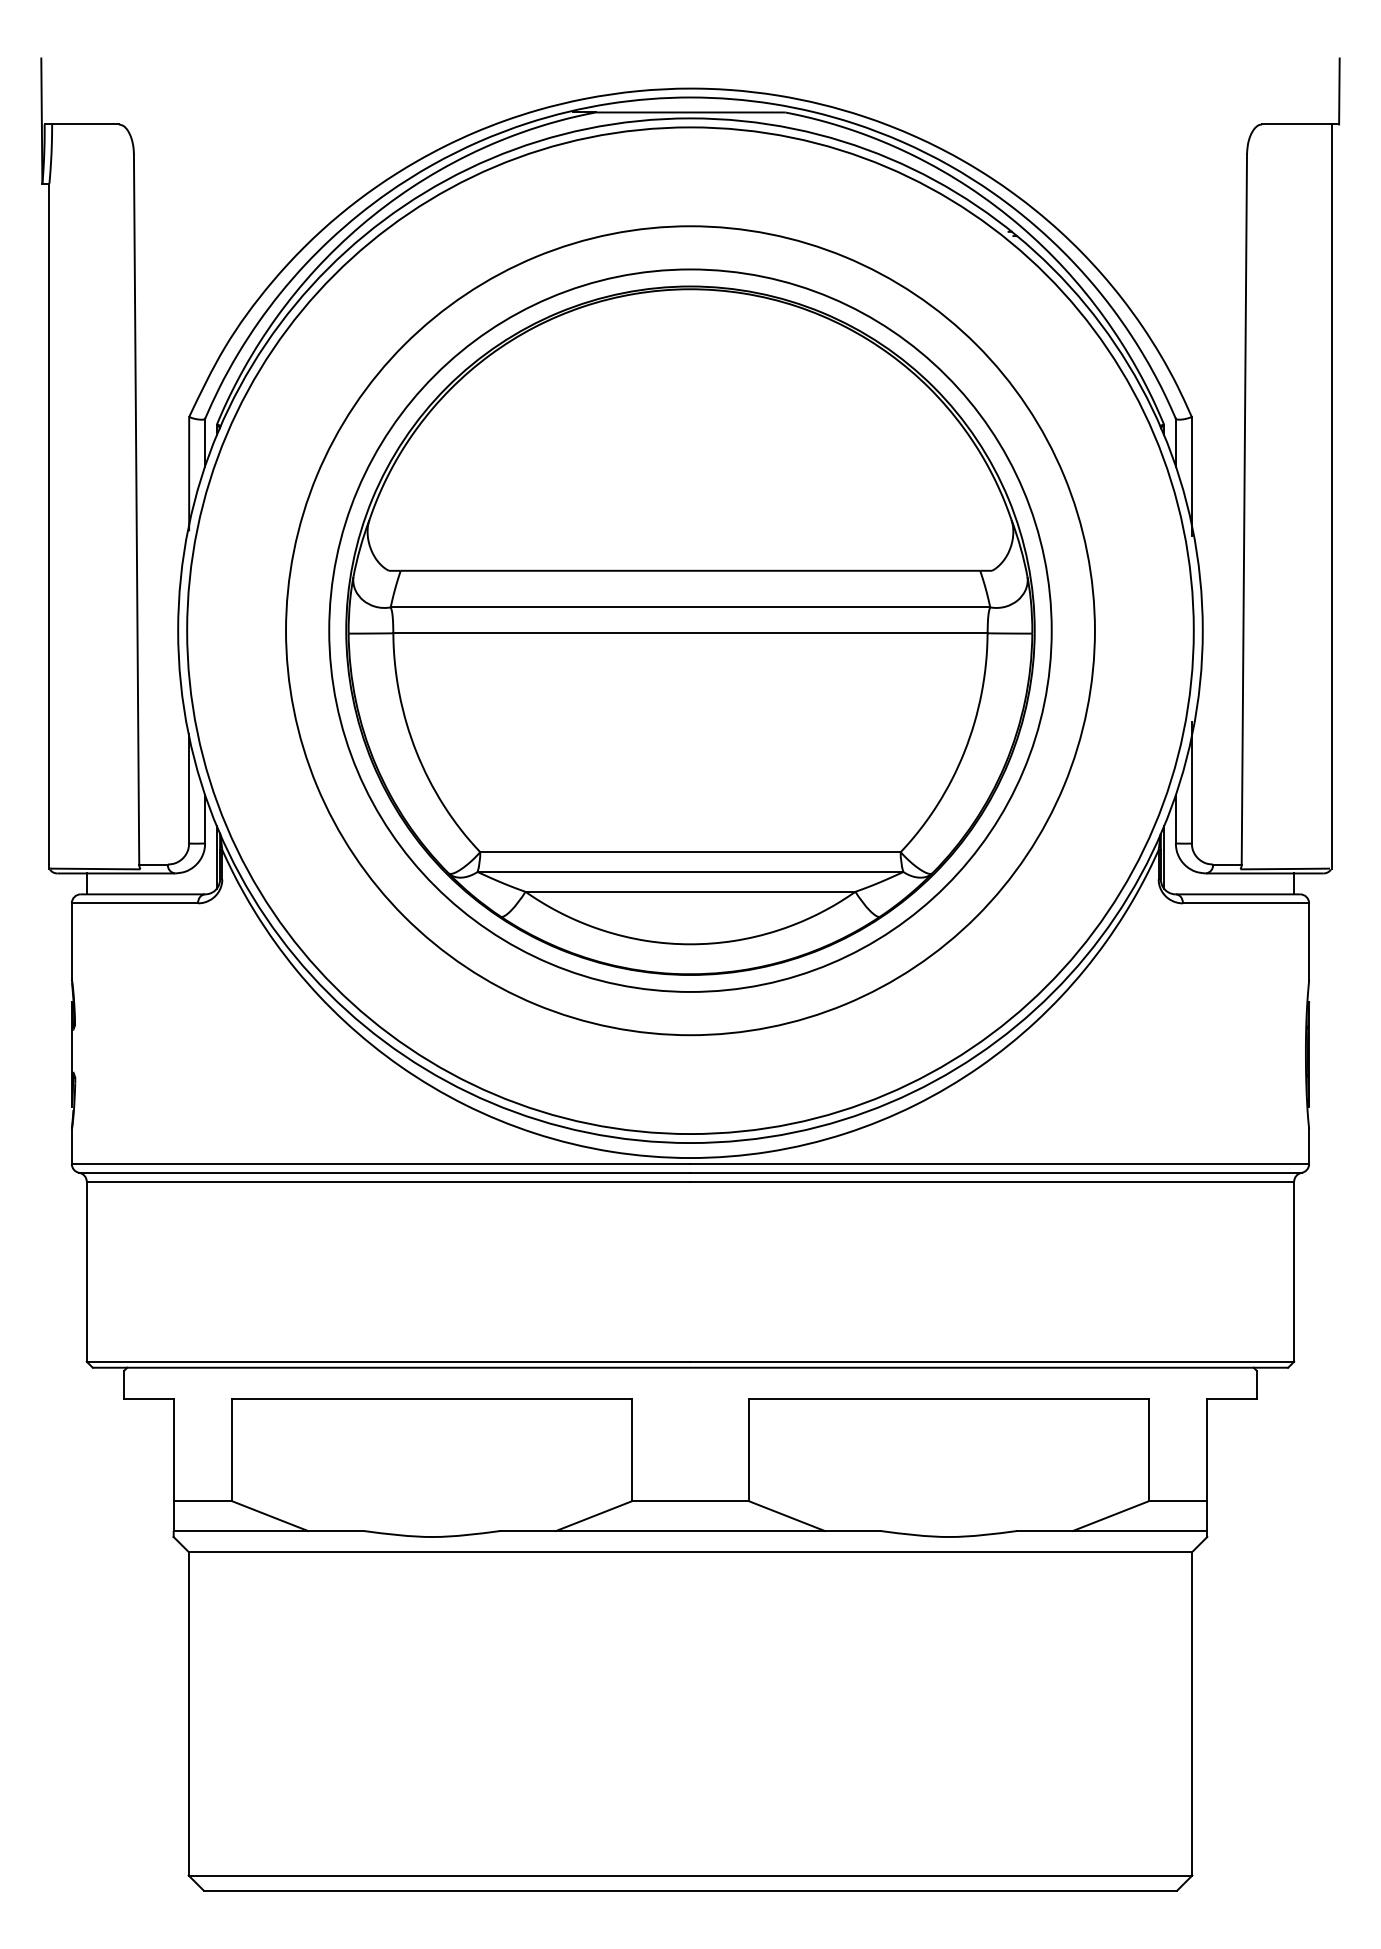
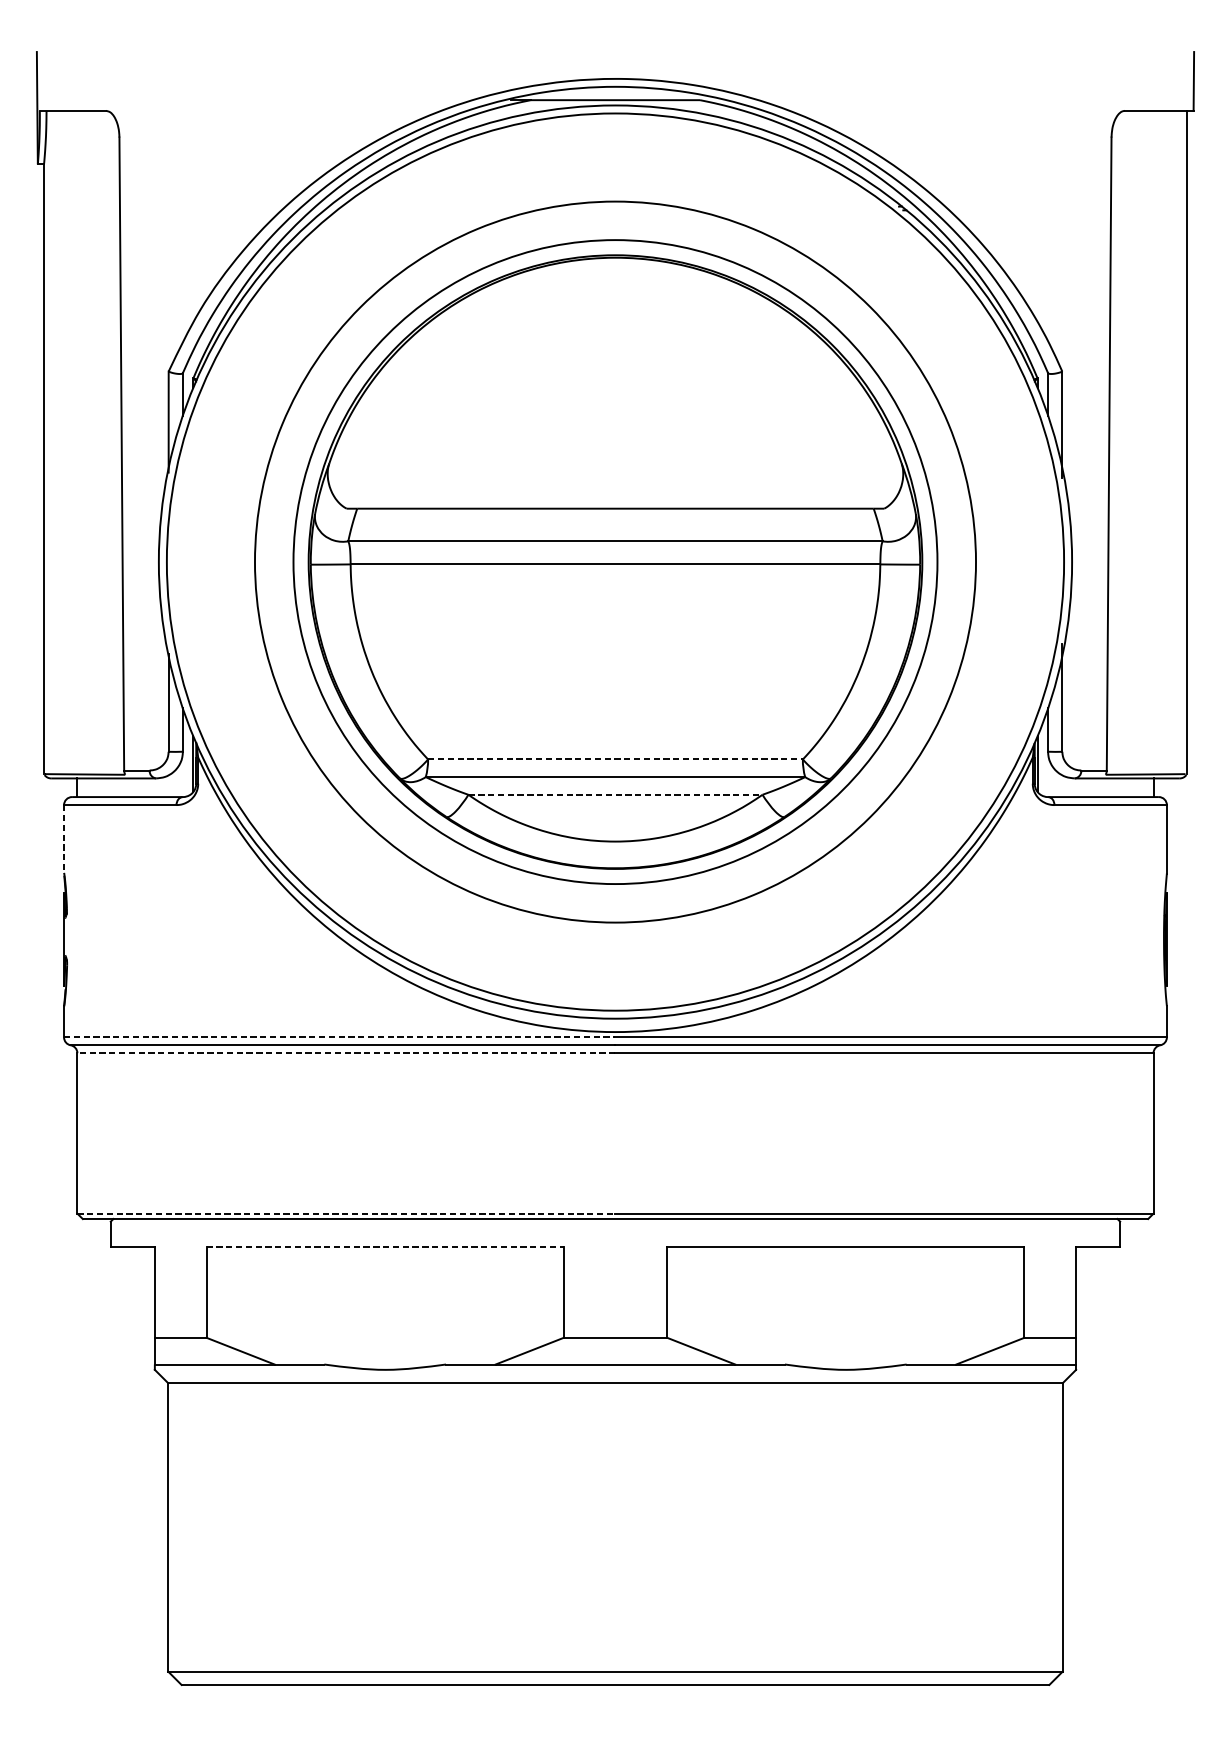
line: (691, 852) -> (616, 759), solid -> dashed
line: (690, 891) -> (615, 794), solid -> dashed
line: (71, 941) -> (63, 839), solid -> dashed
line: (381, 1164) -> (340, 1037), solid -> dashed
line: (388, 1181) -> (346, 1052), solid -> dashed
line: (388, 1361) -> (346, 1213), solid -> dashed
line: (432, 1399) -> (385, 1247), solid -> dashed

